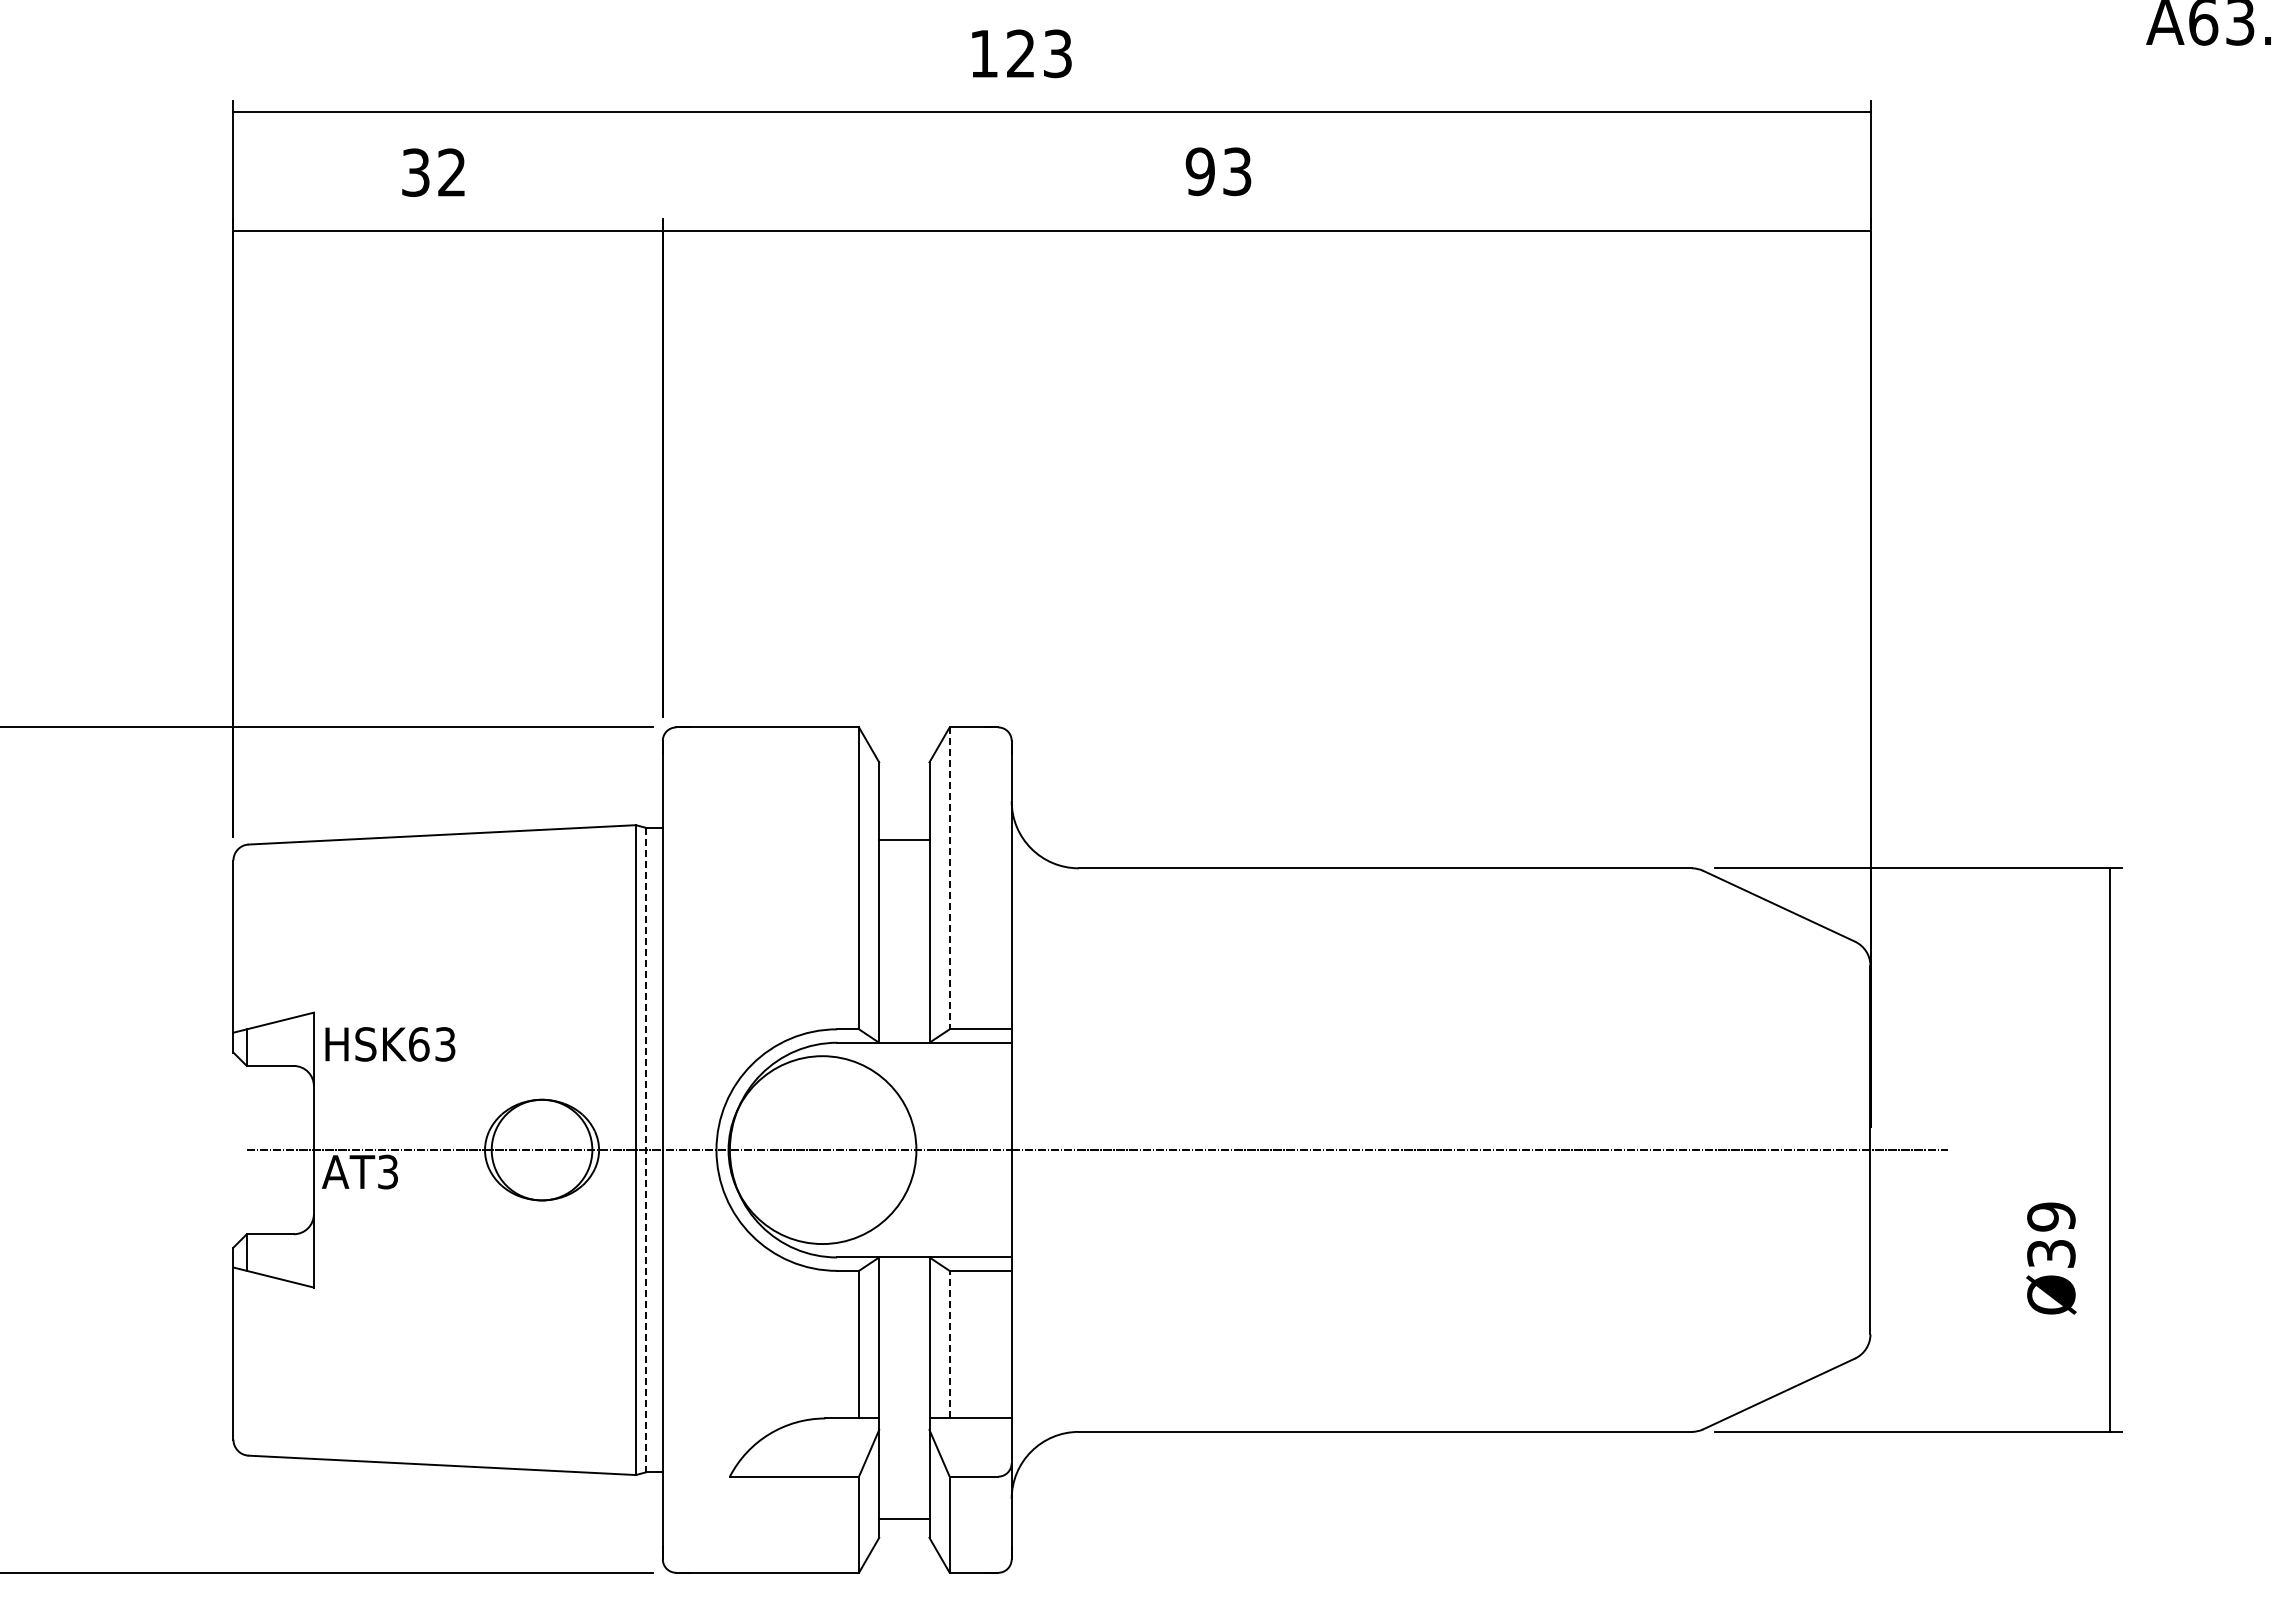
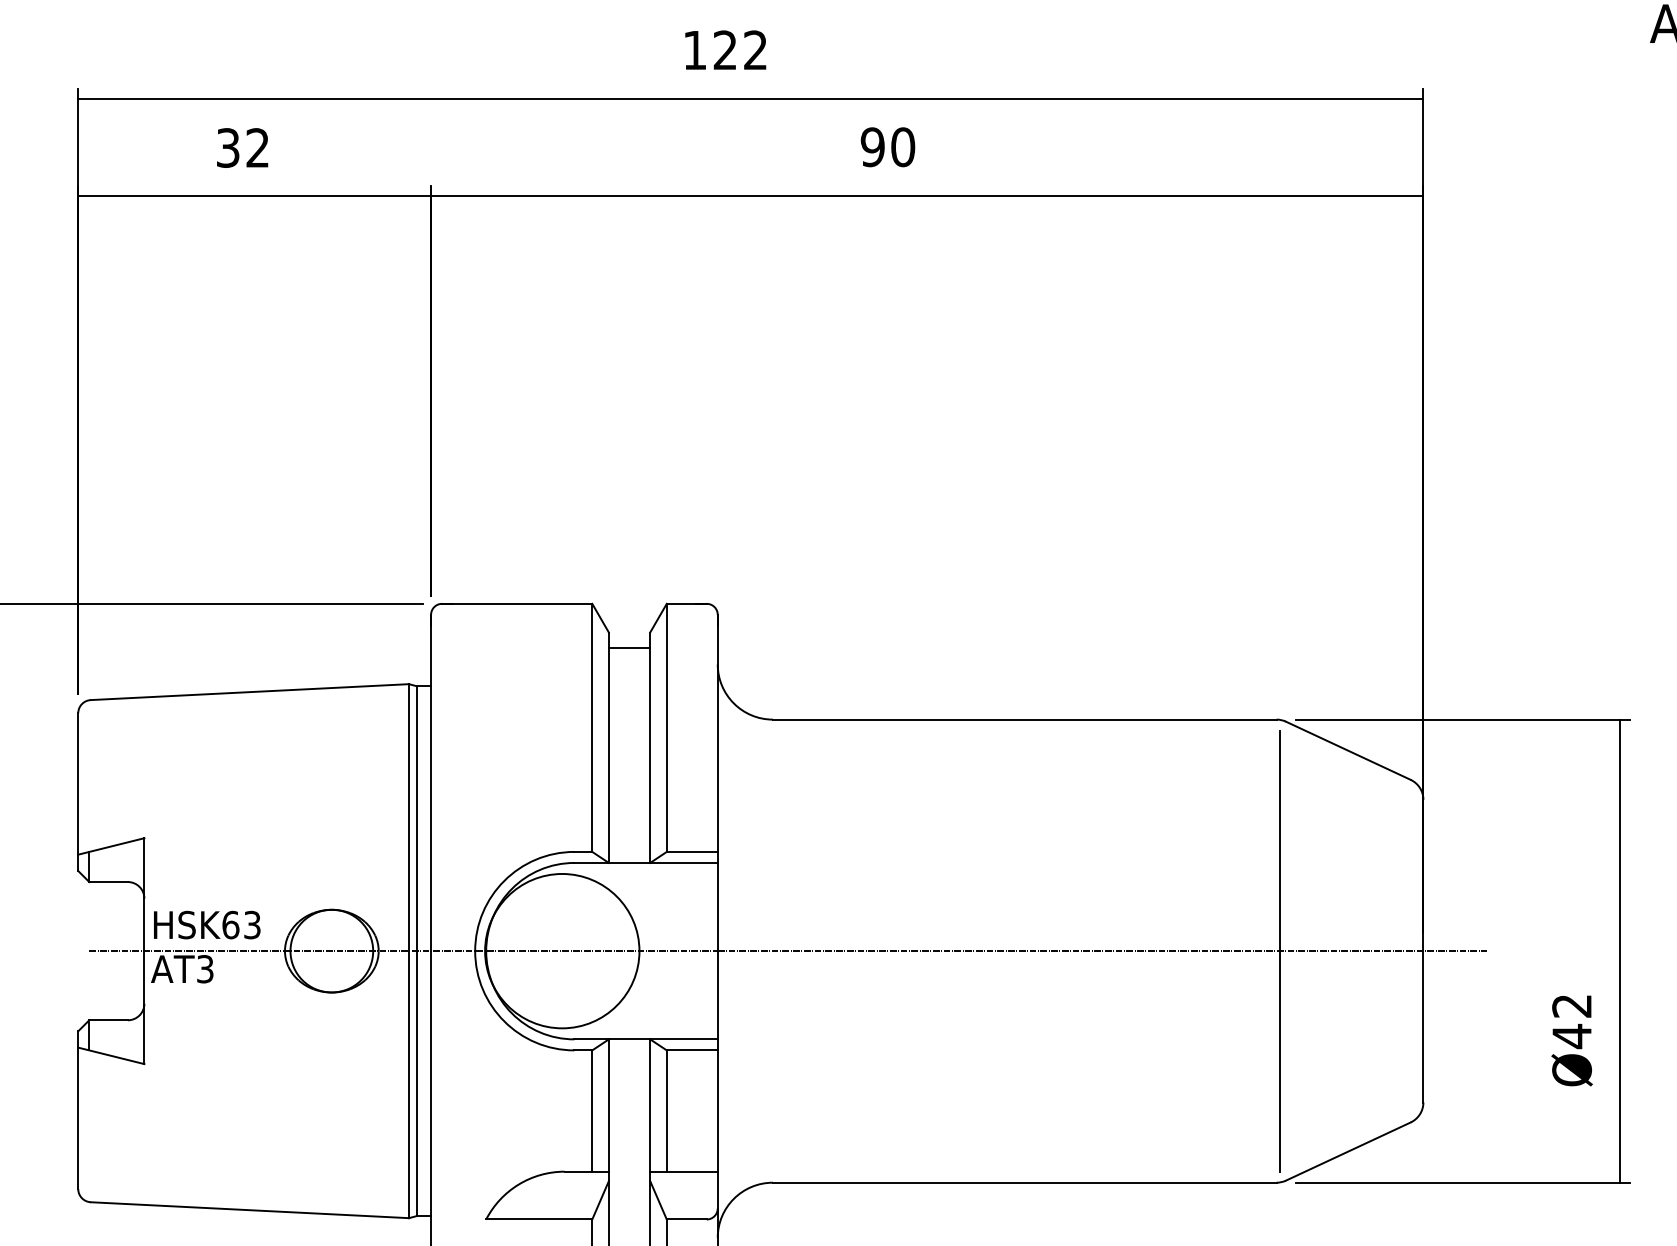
text: (1057, 53) -> (755, 50), 123 -> 122
text: (1236, 171) -> (902, 147), 93 -> 90
line: (904, 840) -> (629, 648), moved
line: (949, 878) -> (666, 727), dashed -> solid
text: (390, 1044) -> (207, 925), moved
line: (1696, 1149) -> (1280, 950), added
line: (645, 1150) -> (416, 951), dashed -> solid
text: (2051, 1235) -> (1572, 1021), Ø39 -> Ø42
line: (949, 1344) -> (666, 1110), dashed -> solid

